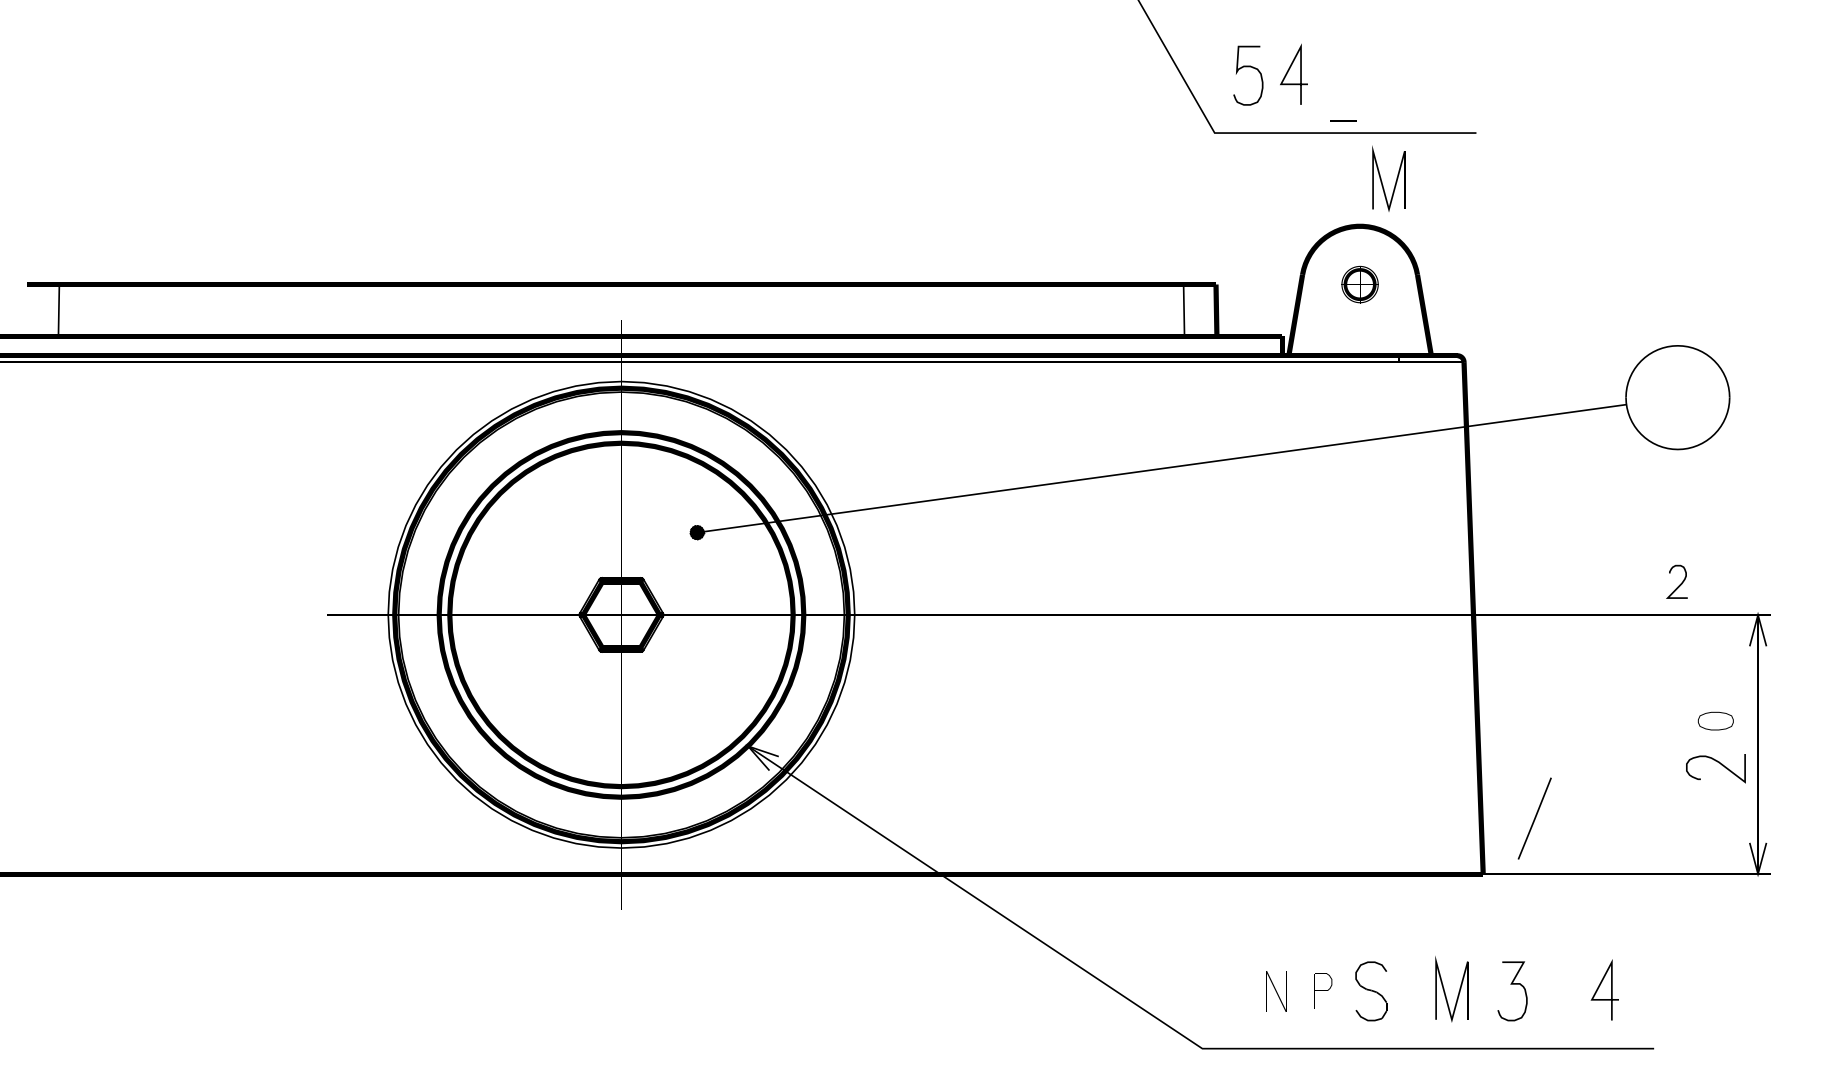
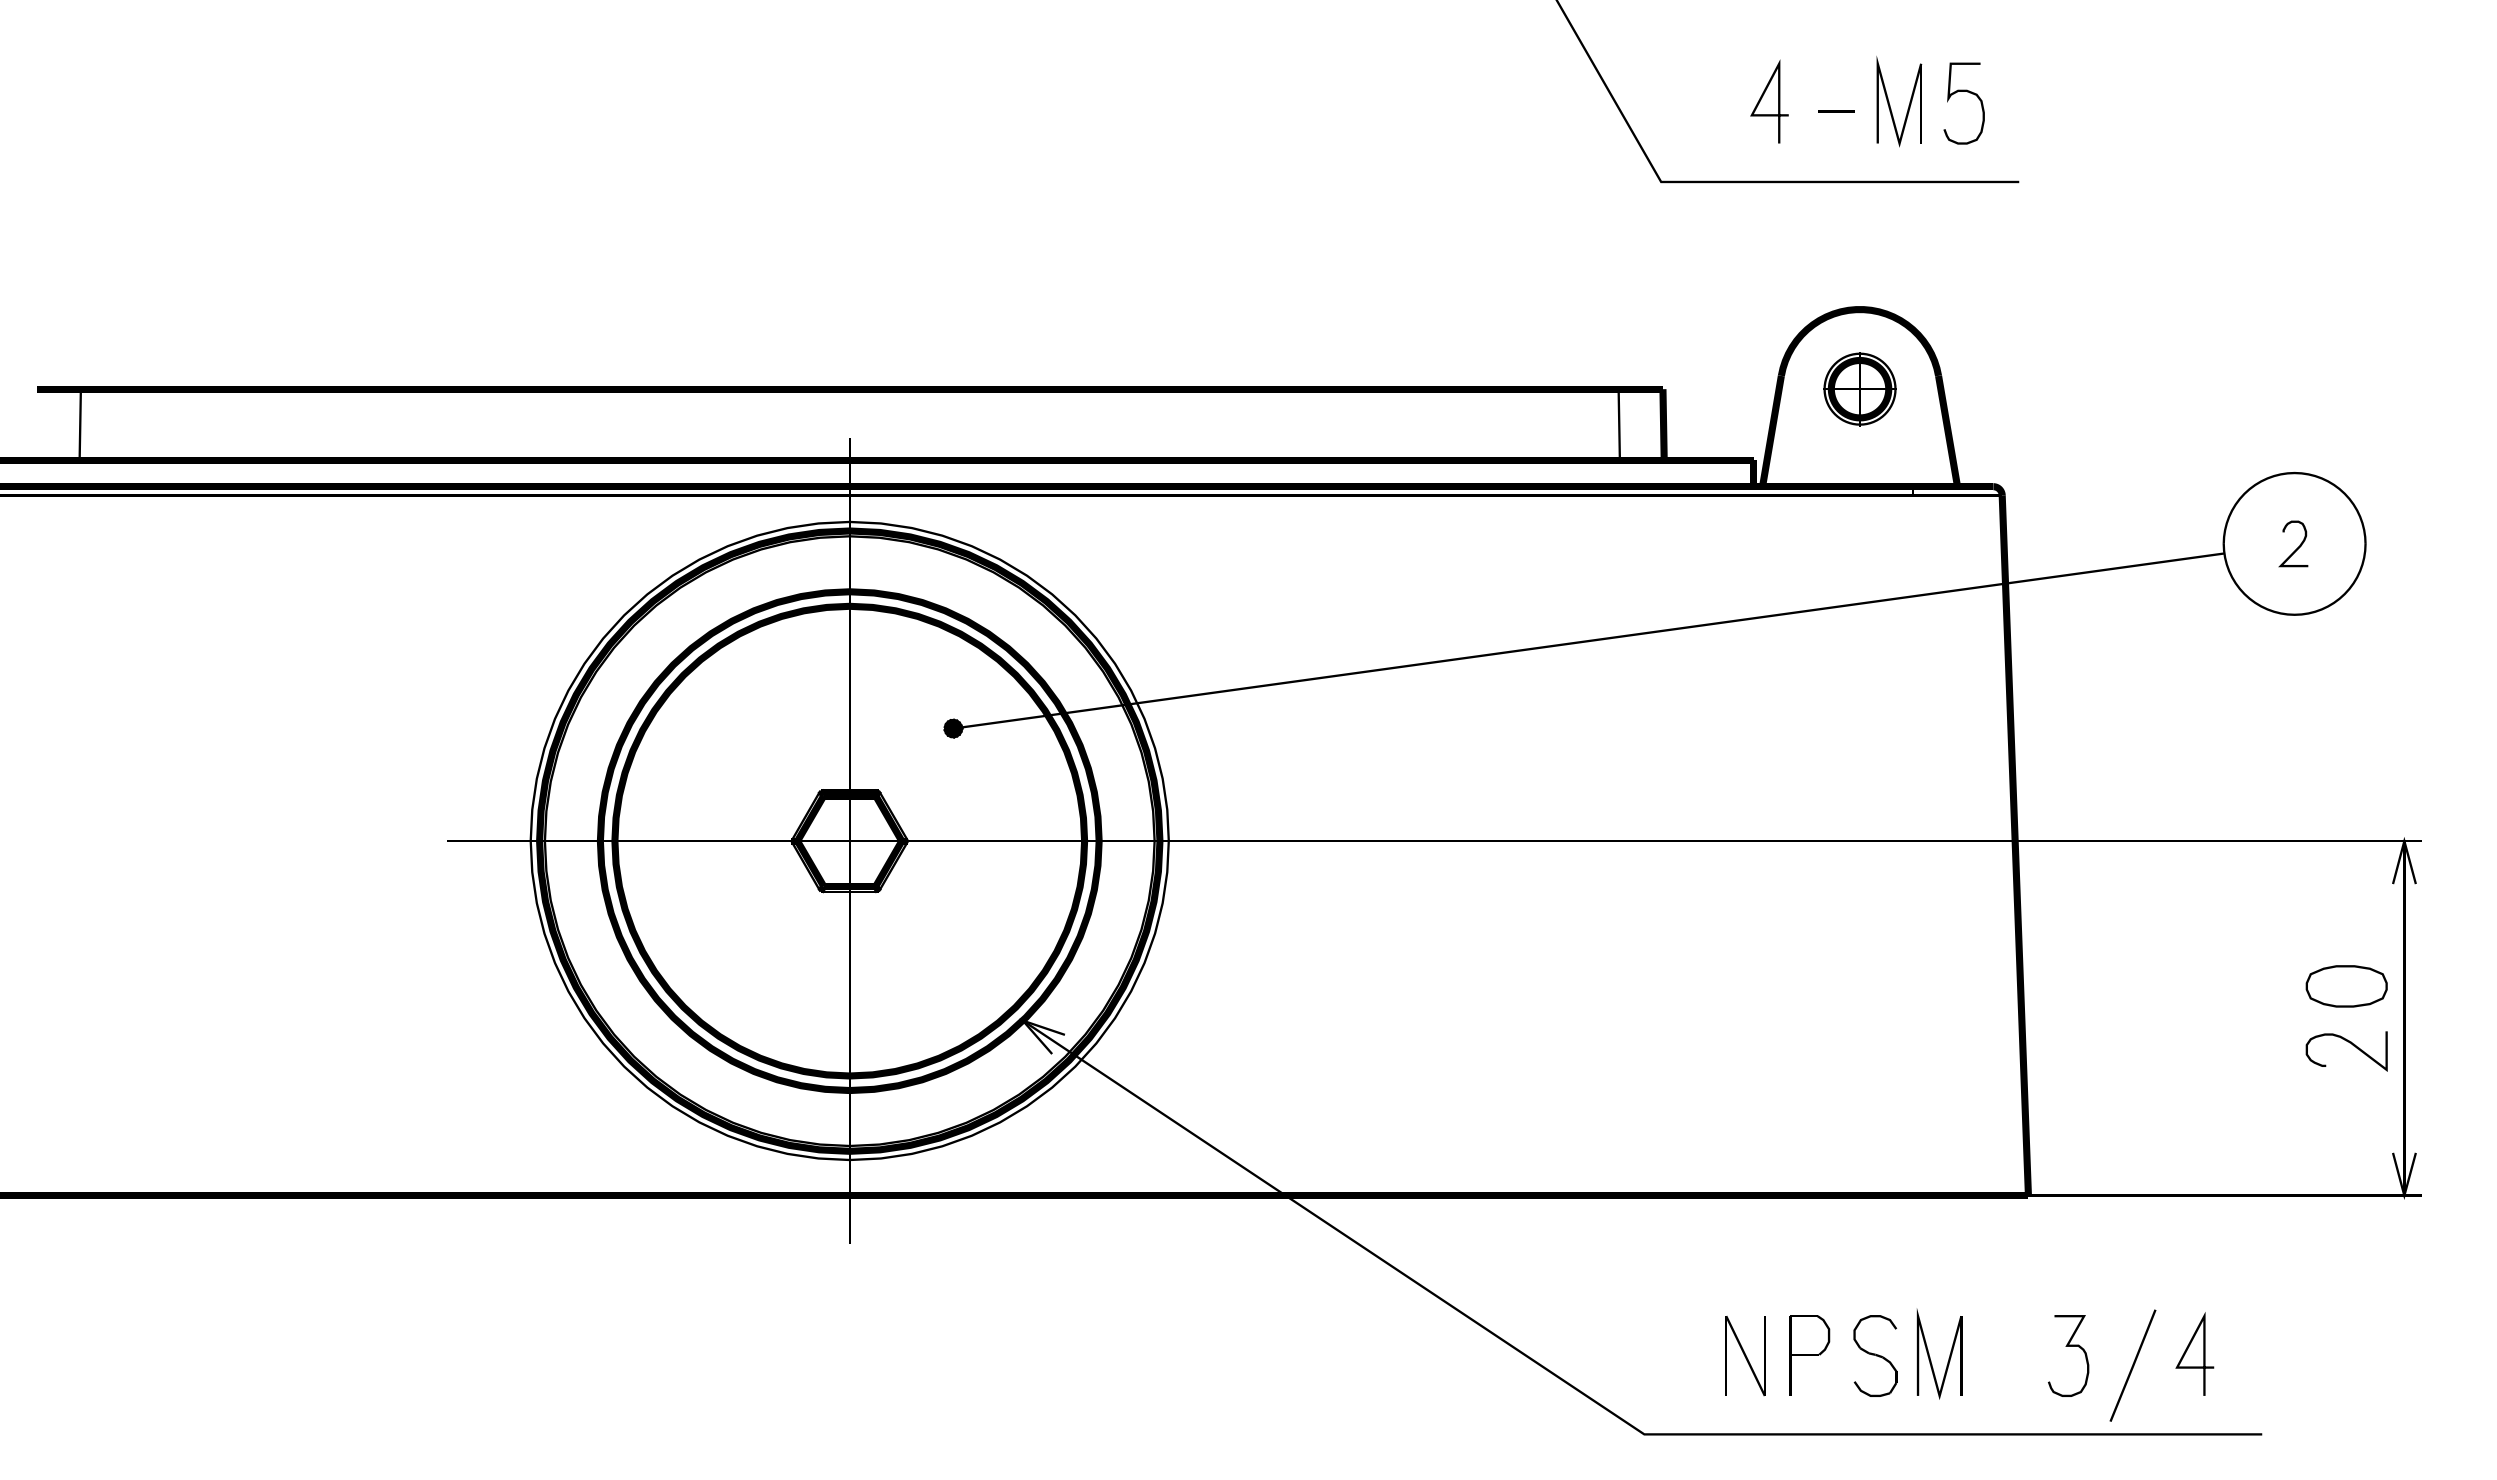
curve: (1252, 68) -> (1969, 93), moved
line: (1342, 120) -> (1836, 111), moved
part: (1382, 181) -> (1890, 105), moved
part: (1359, 284) -> (1859, 389), size x1.43
curve: (1679, 584) -> (2297, 547), moved
part: (1715, 721) -> (2346, 986), size x1.67
line: (1534, 818) -> (2132, 1365), moved
part: (1323, 990) -> (1809, 1355), size x1.67
part: (1445, 990) -> (1930, 1356), moved
part: (1276, 991) -> (1745, 1356), size x1.43

